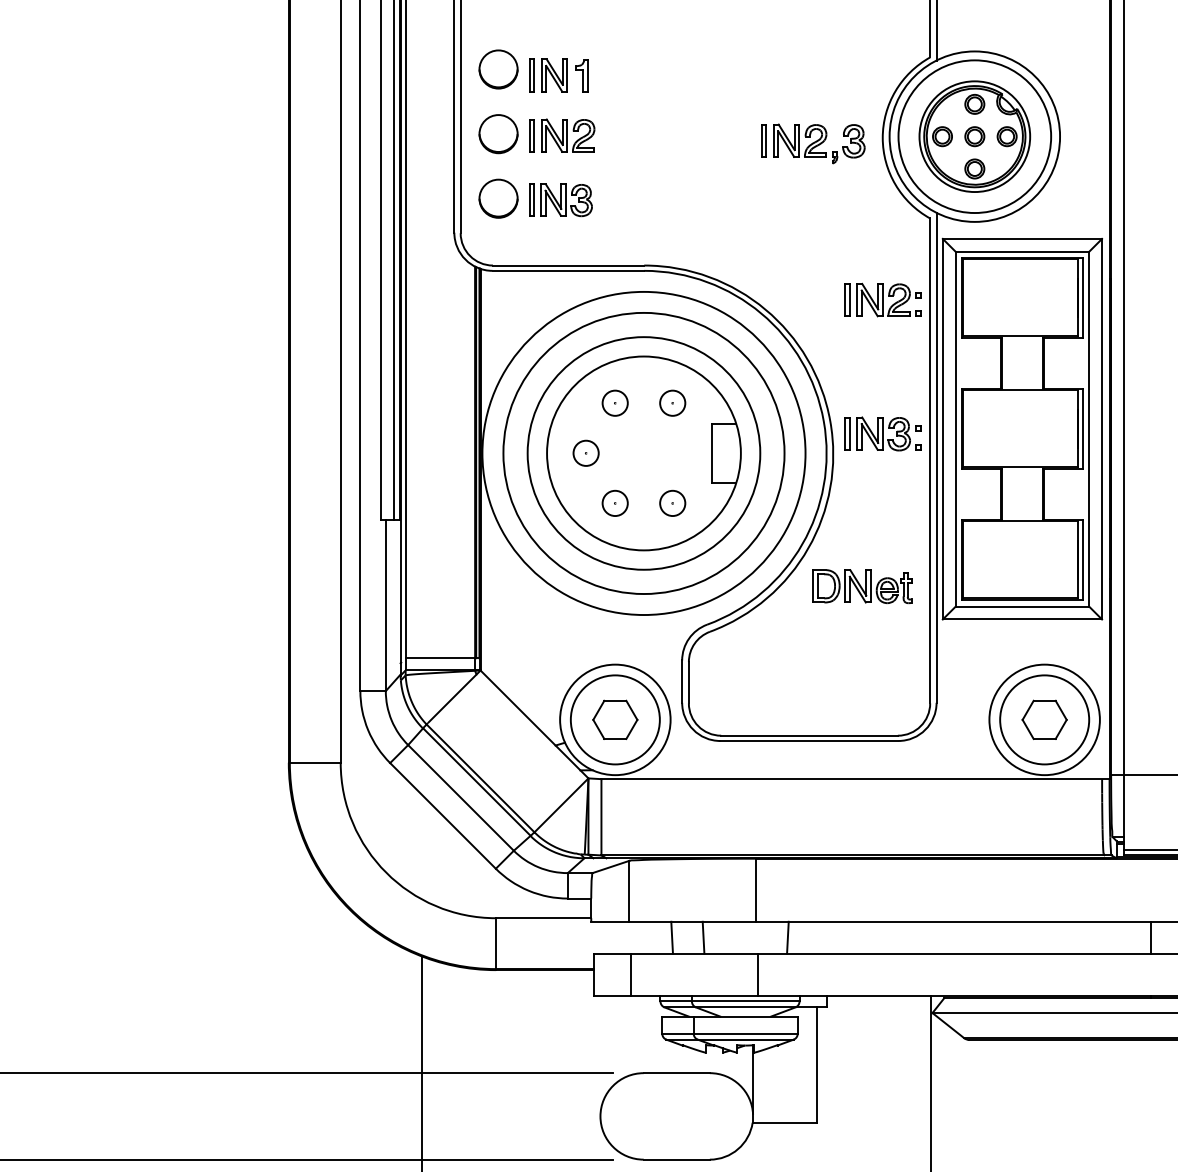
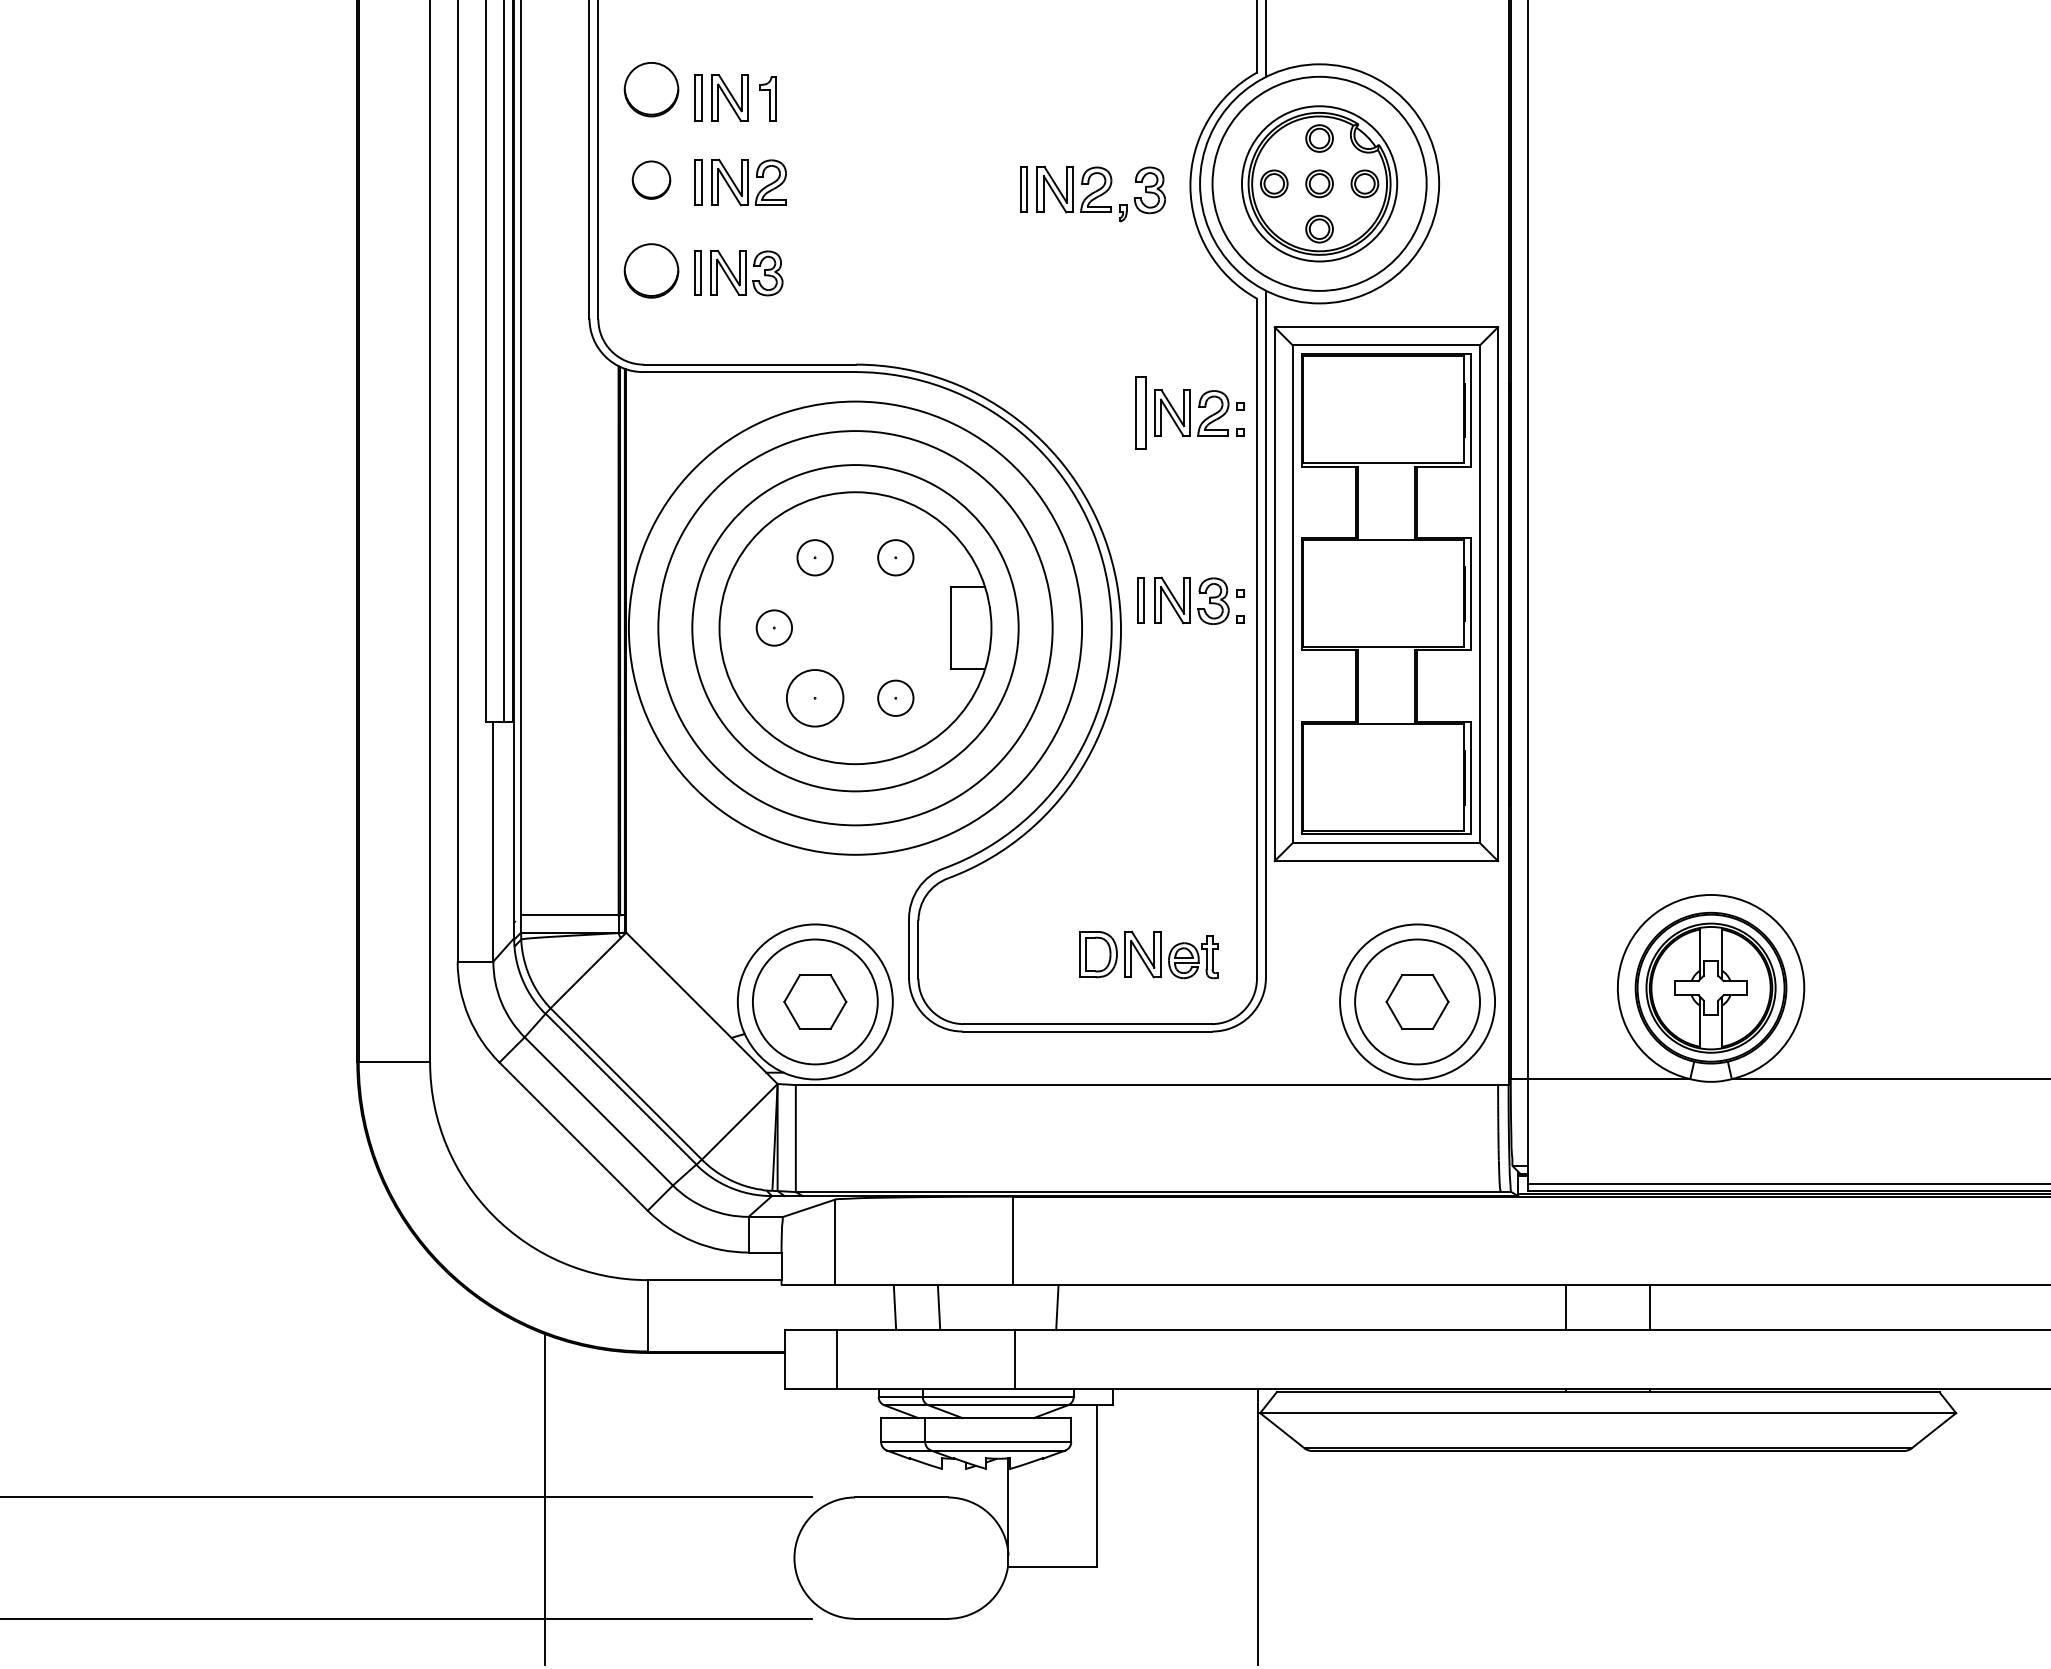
part: (498, 133) -> (651, 179), size x0.7
part: (847, 299) -> (1140, 412), size x1.6
circle: (614, 502) -> (814, 697), size x1.6
part: (862, 586) -> (1148, 954), moved

